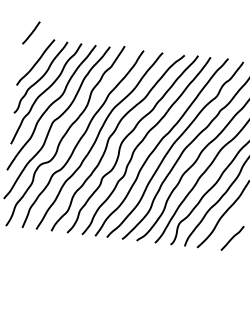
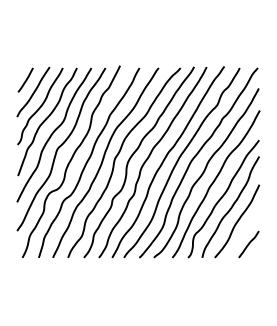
line: (31, 32) -> (25, 79), moved

